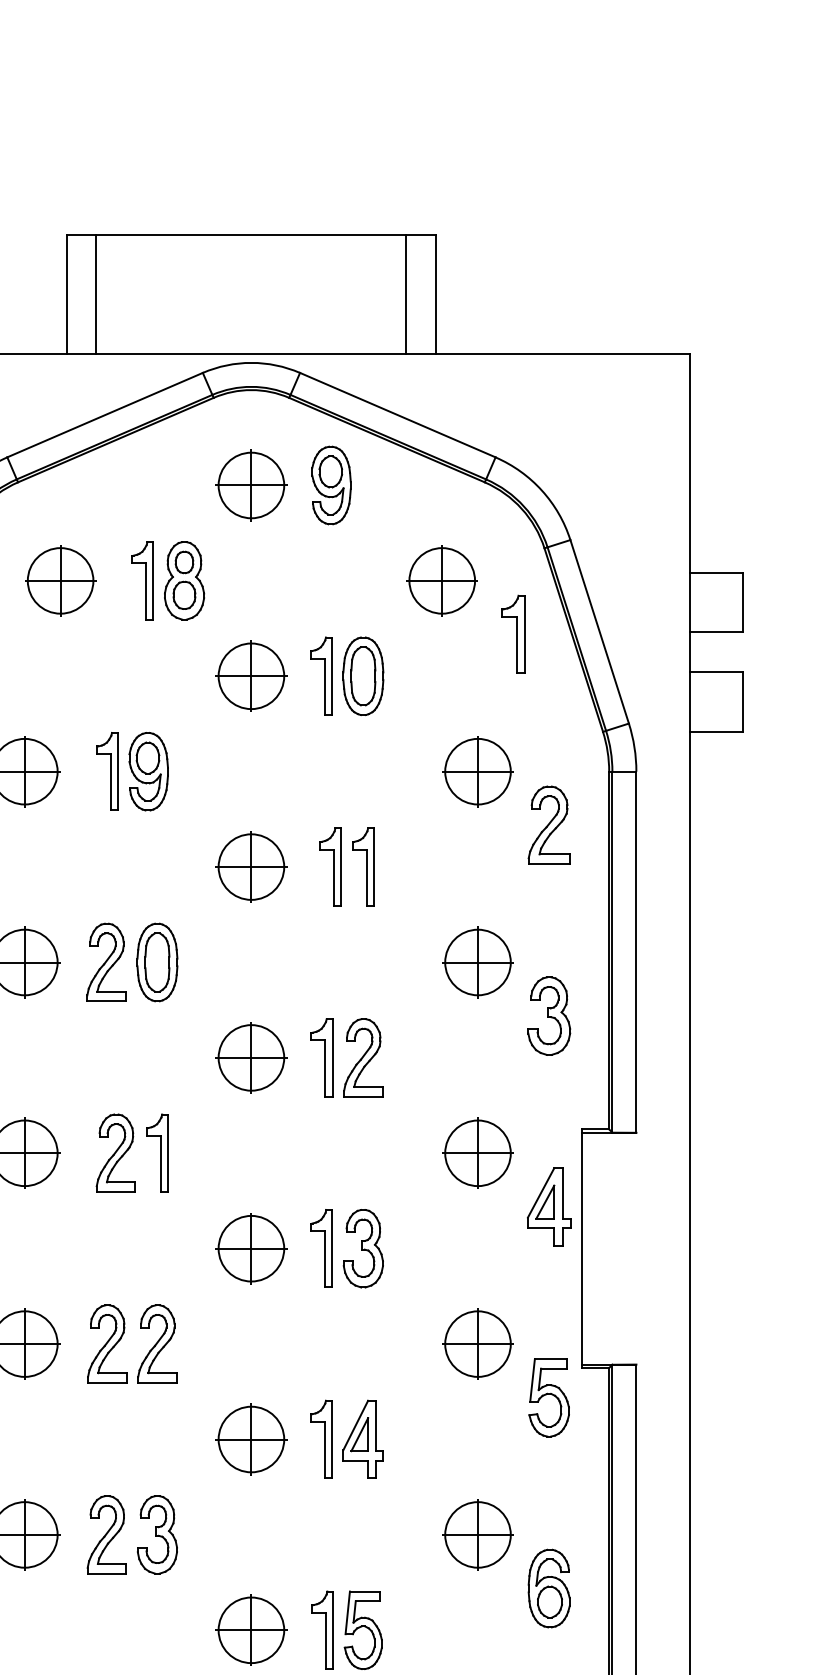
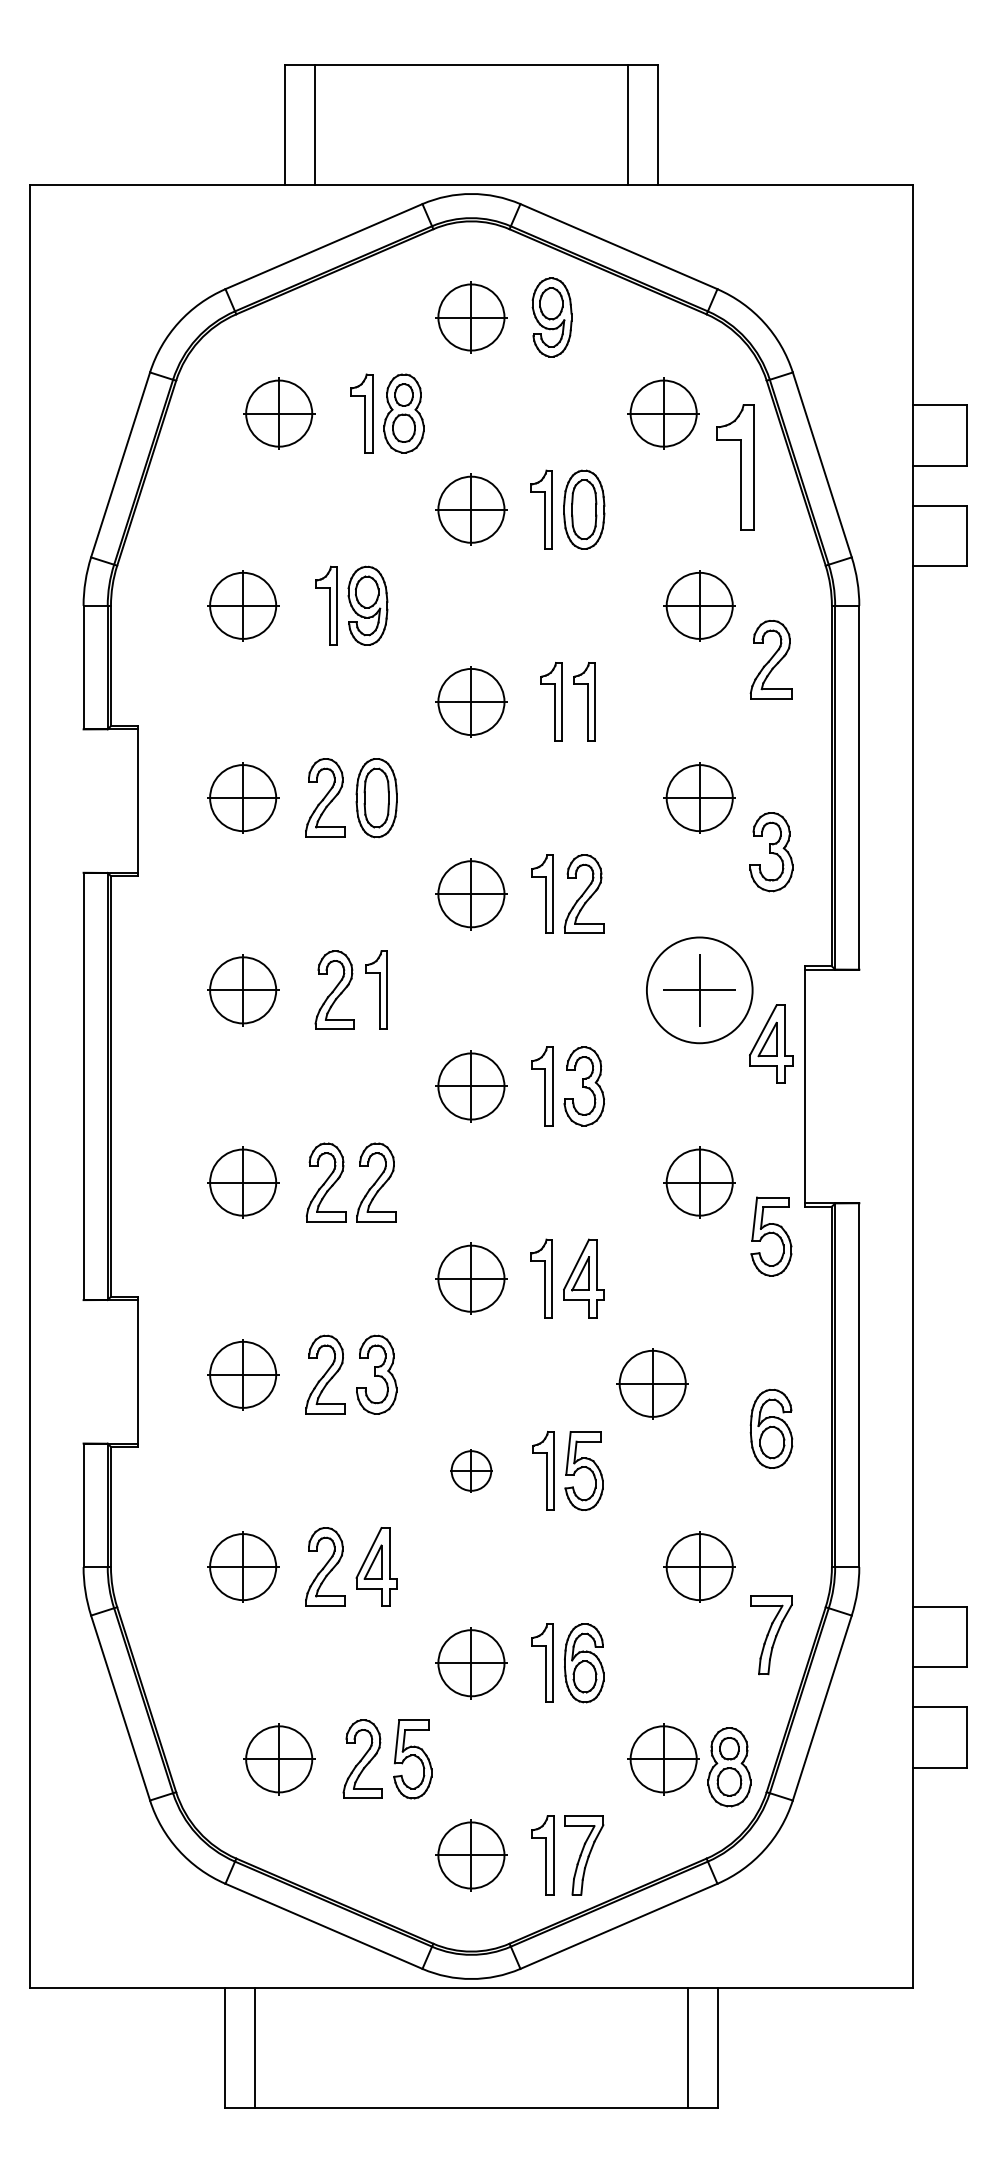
part: (513, 634) -> (735, 467), size x1.6
circle: (477, 1153) -> (699, 990), size x1.6
part: (477, 1534) -> (652, 1383), moved
part: (251, 1629) -> (471, 1470), size x0.6

